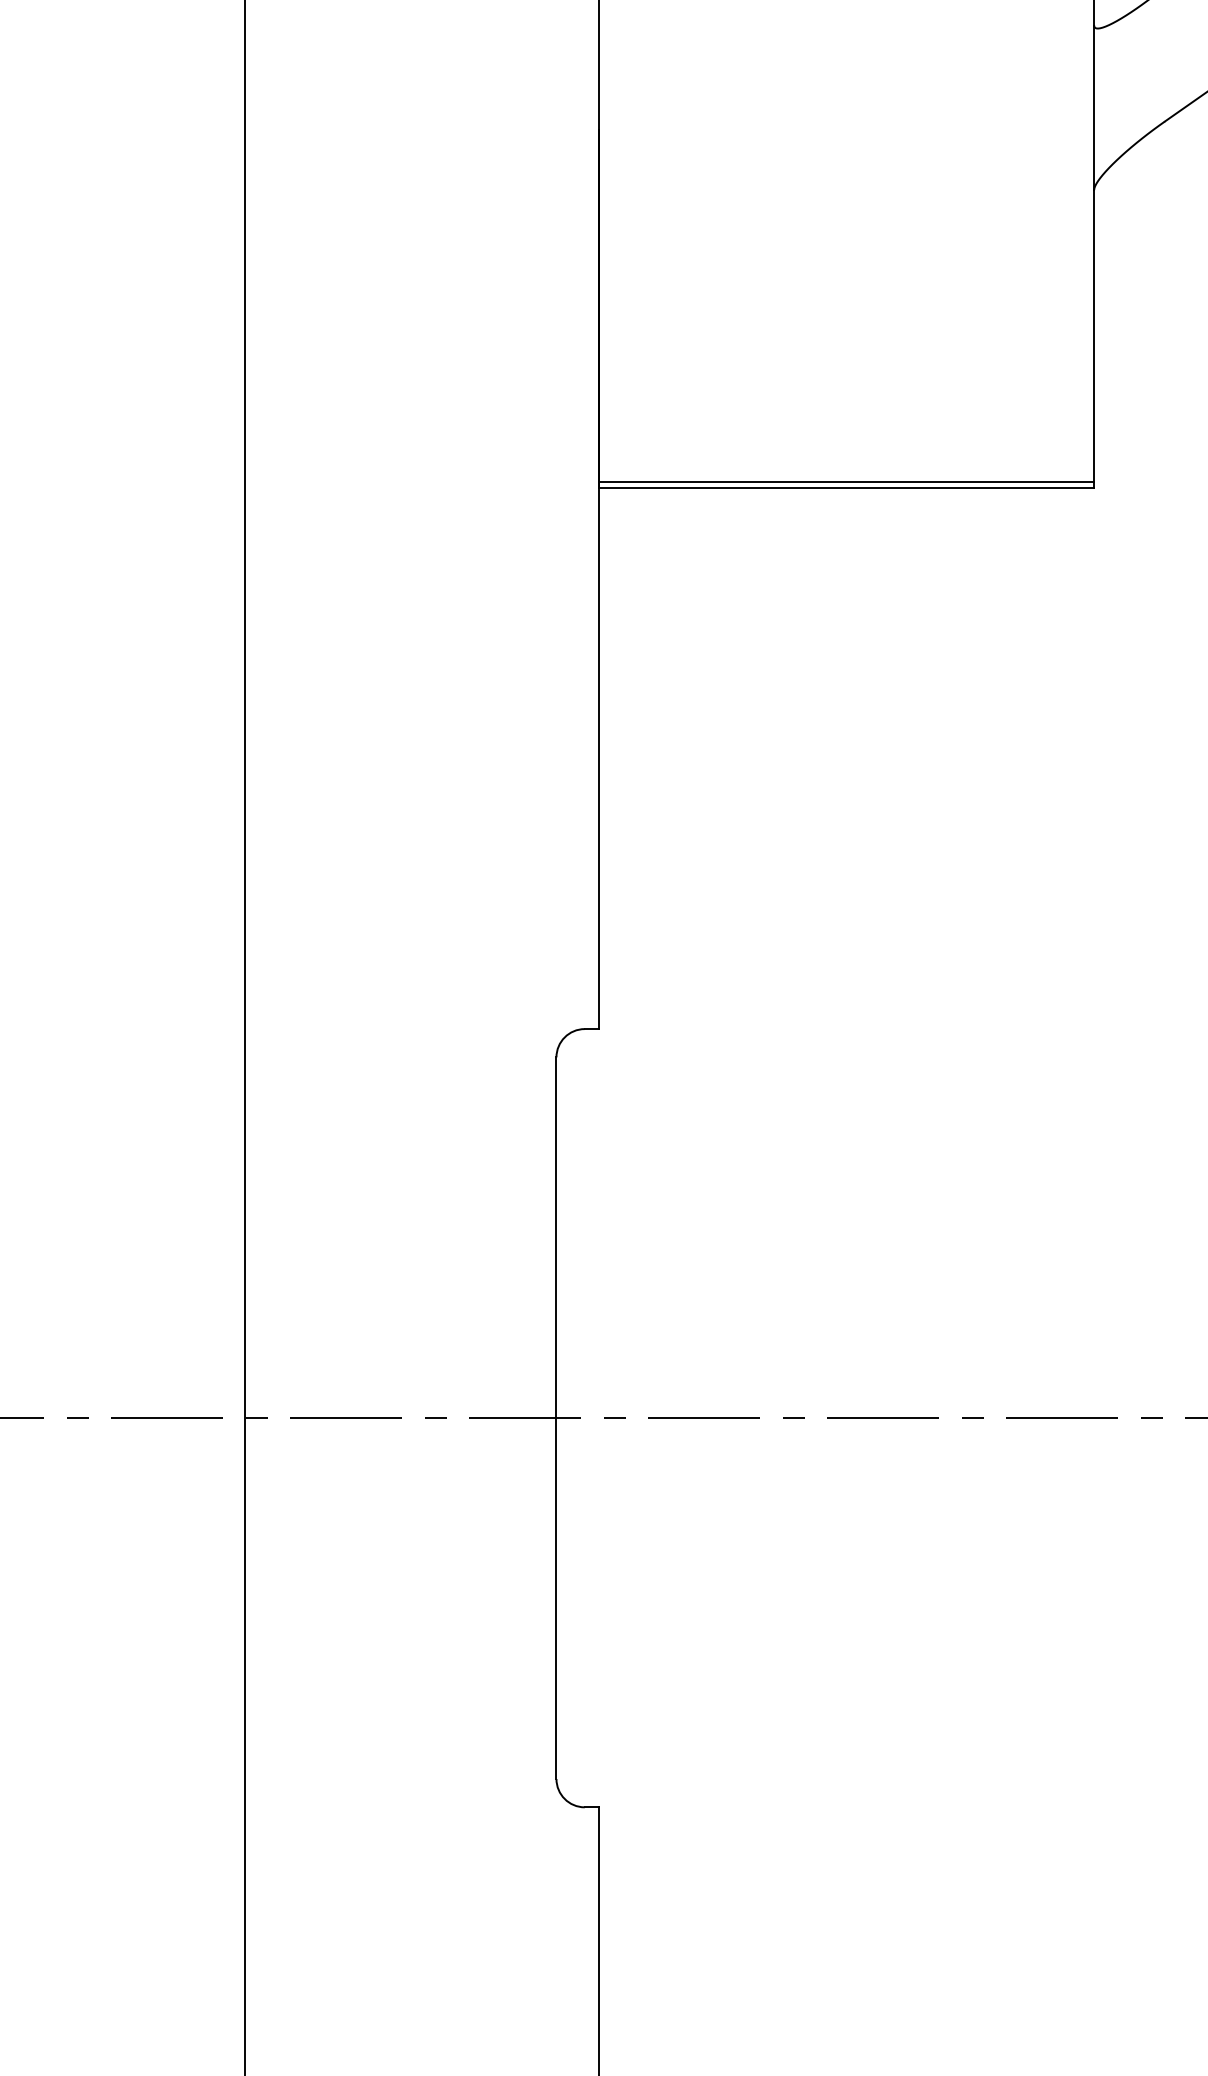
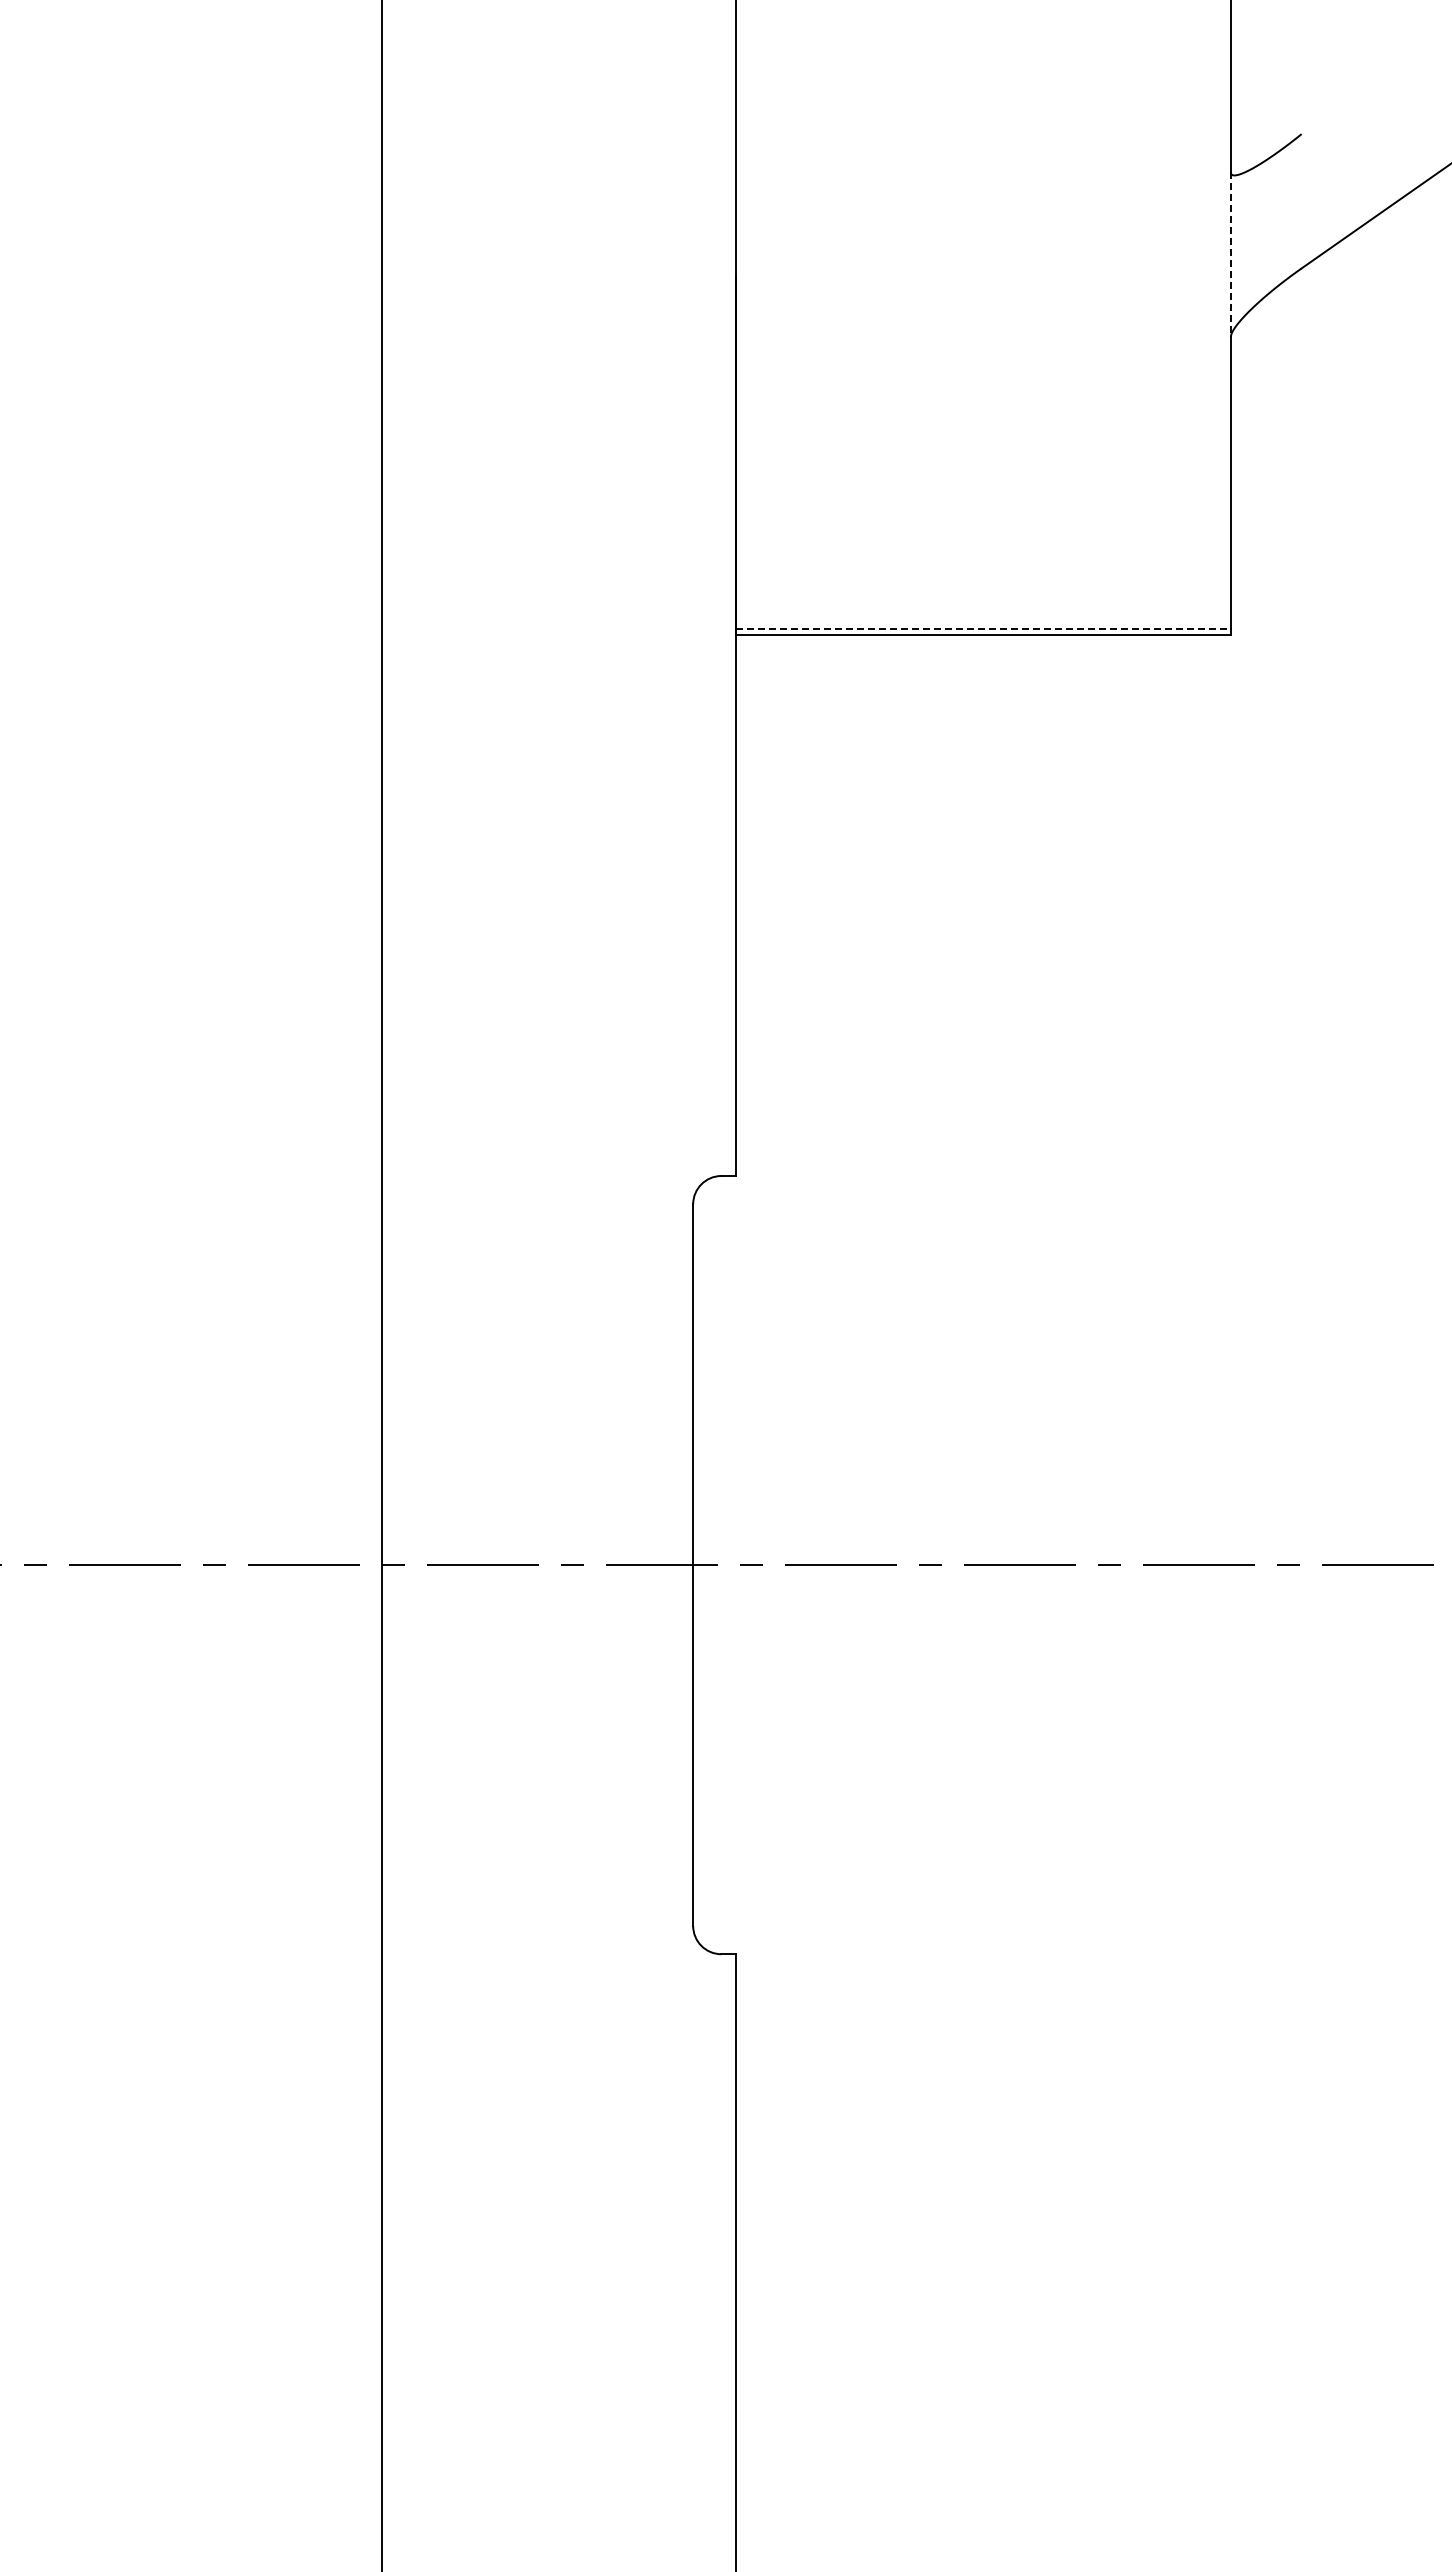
line: (1093, 108) -> (1230, 255), solid -> dashed
line: (846, 482) -> (983, 629), solid -> dashed

